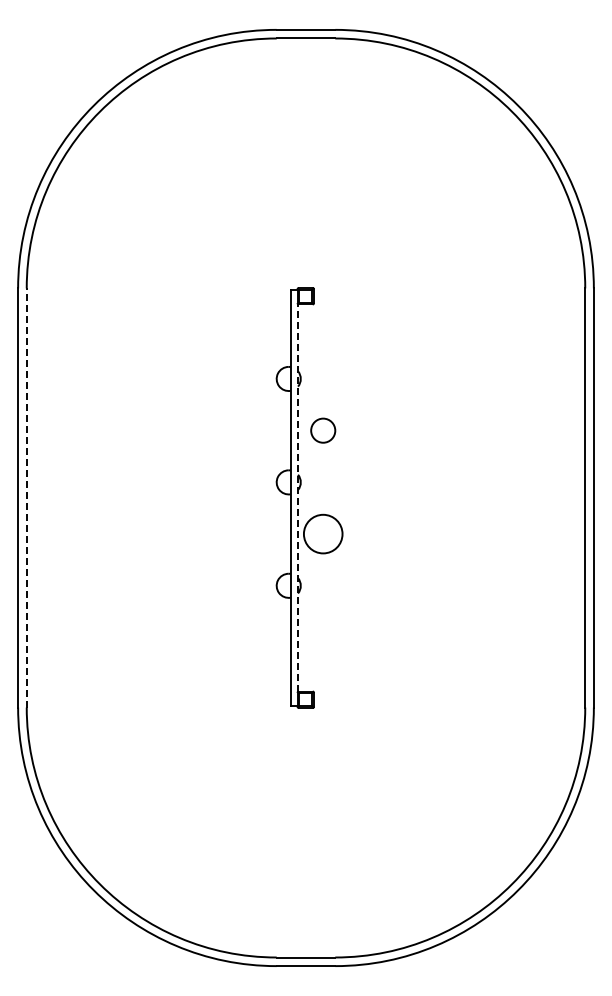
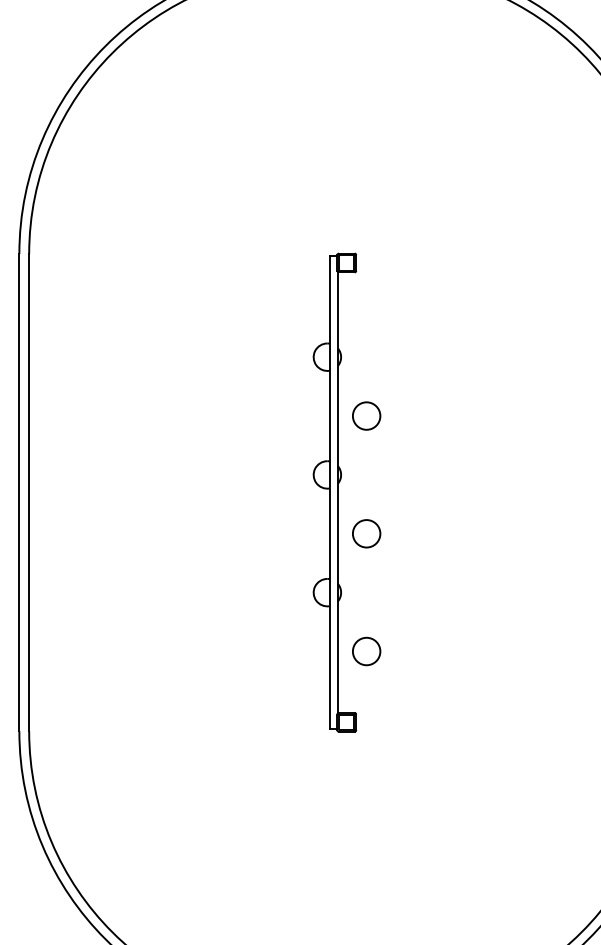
line: (298, 497) -> (338, 492), dashed -> solid
line: (26, 498) -> (28, 493), dashed -> solid
circle: (323, 534) -> (366, 534), size x0.62
circle: (323, 637) -> (366, 651), added

